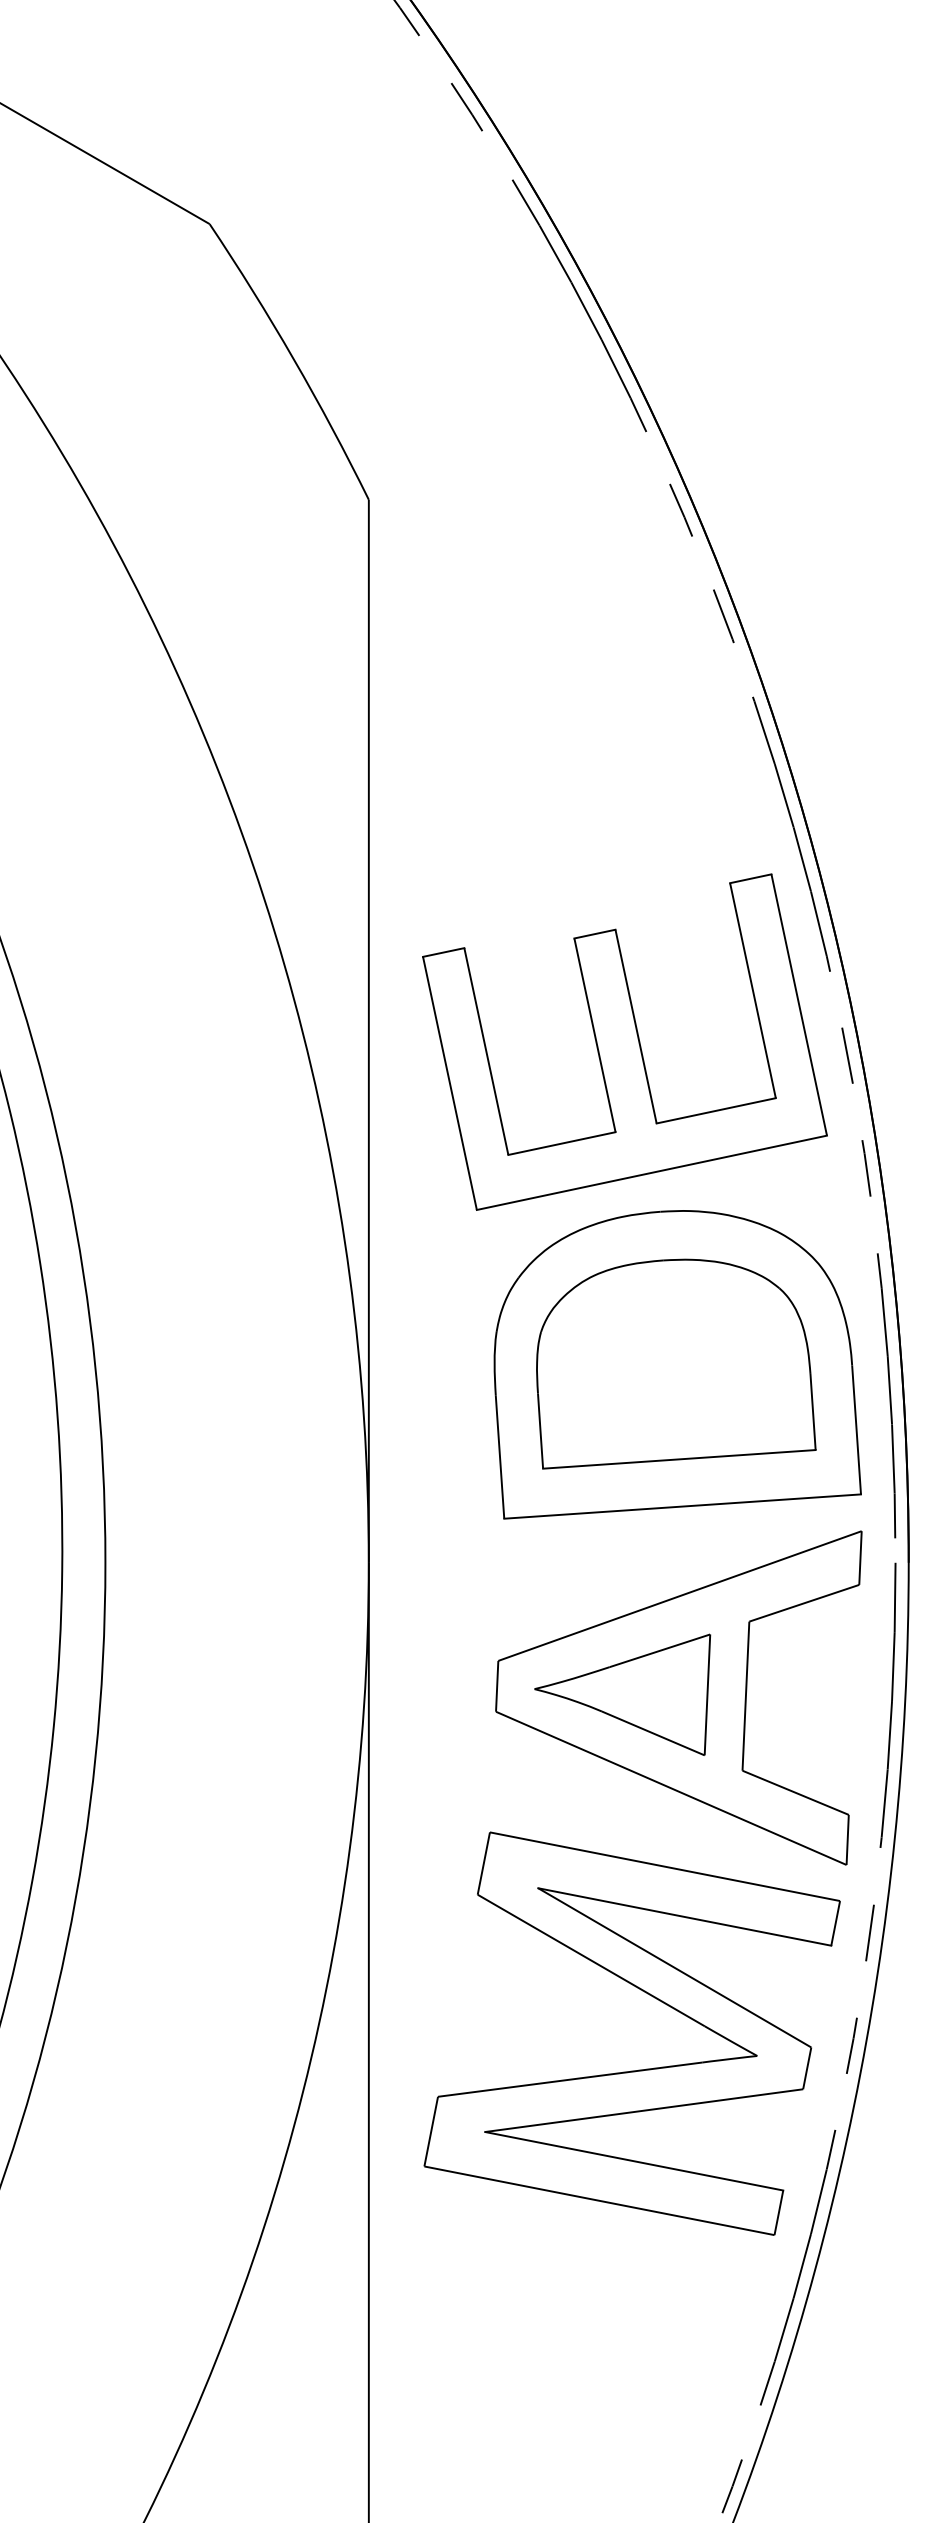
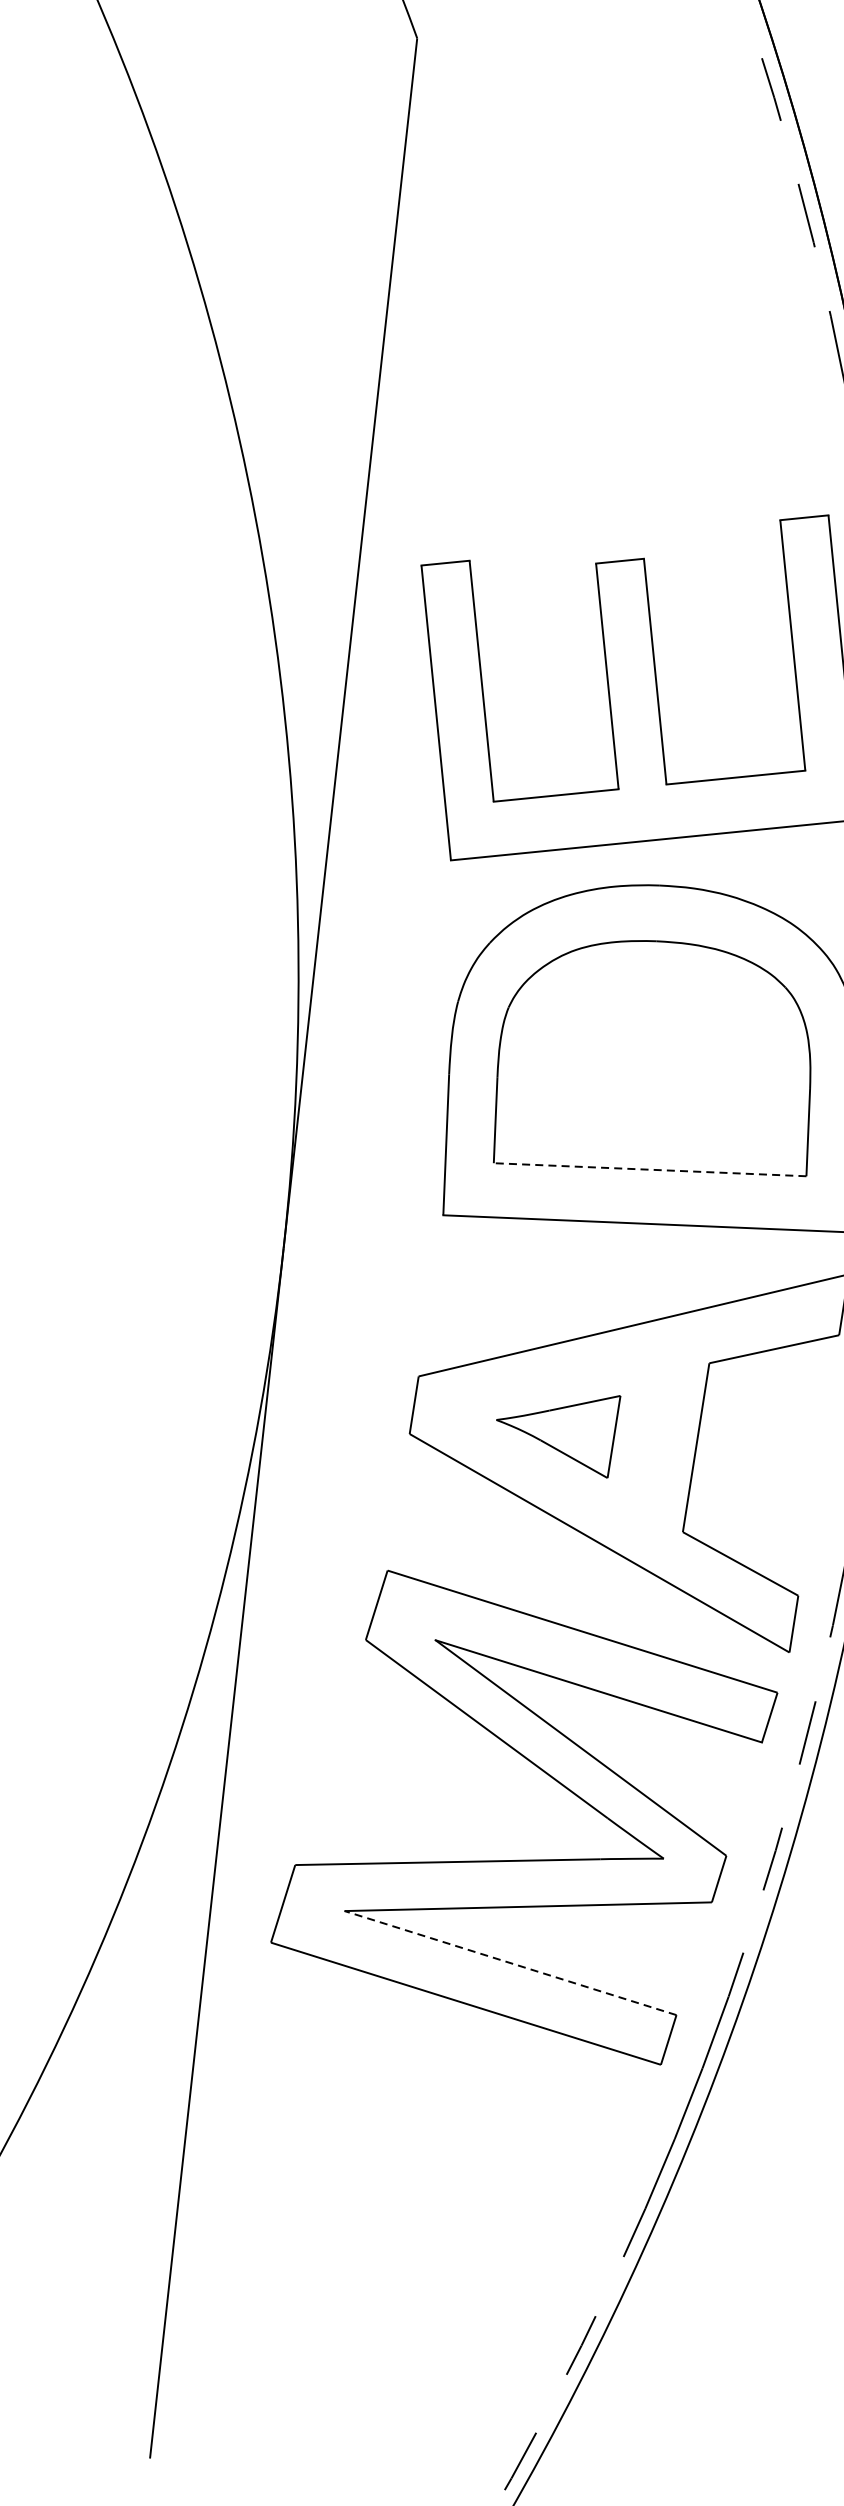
line: (679, 1459) -> (650, 1169), solid -> dashed
part: (622, 1694) -> (555, 1430), size x0.6
line: (634, 2161) -> (510, 1963), solid -> dashed

